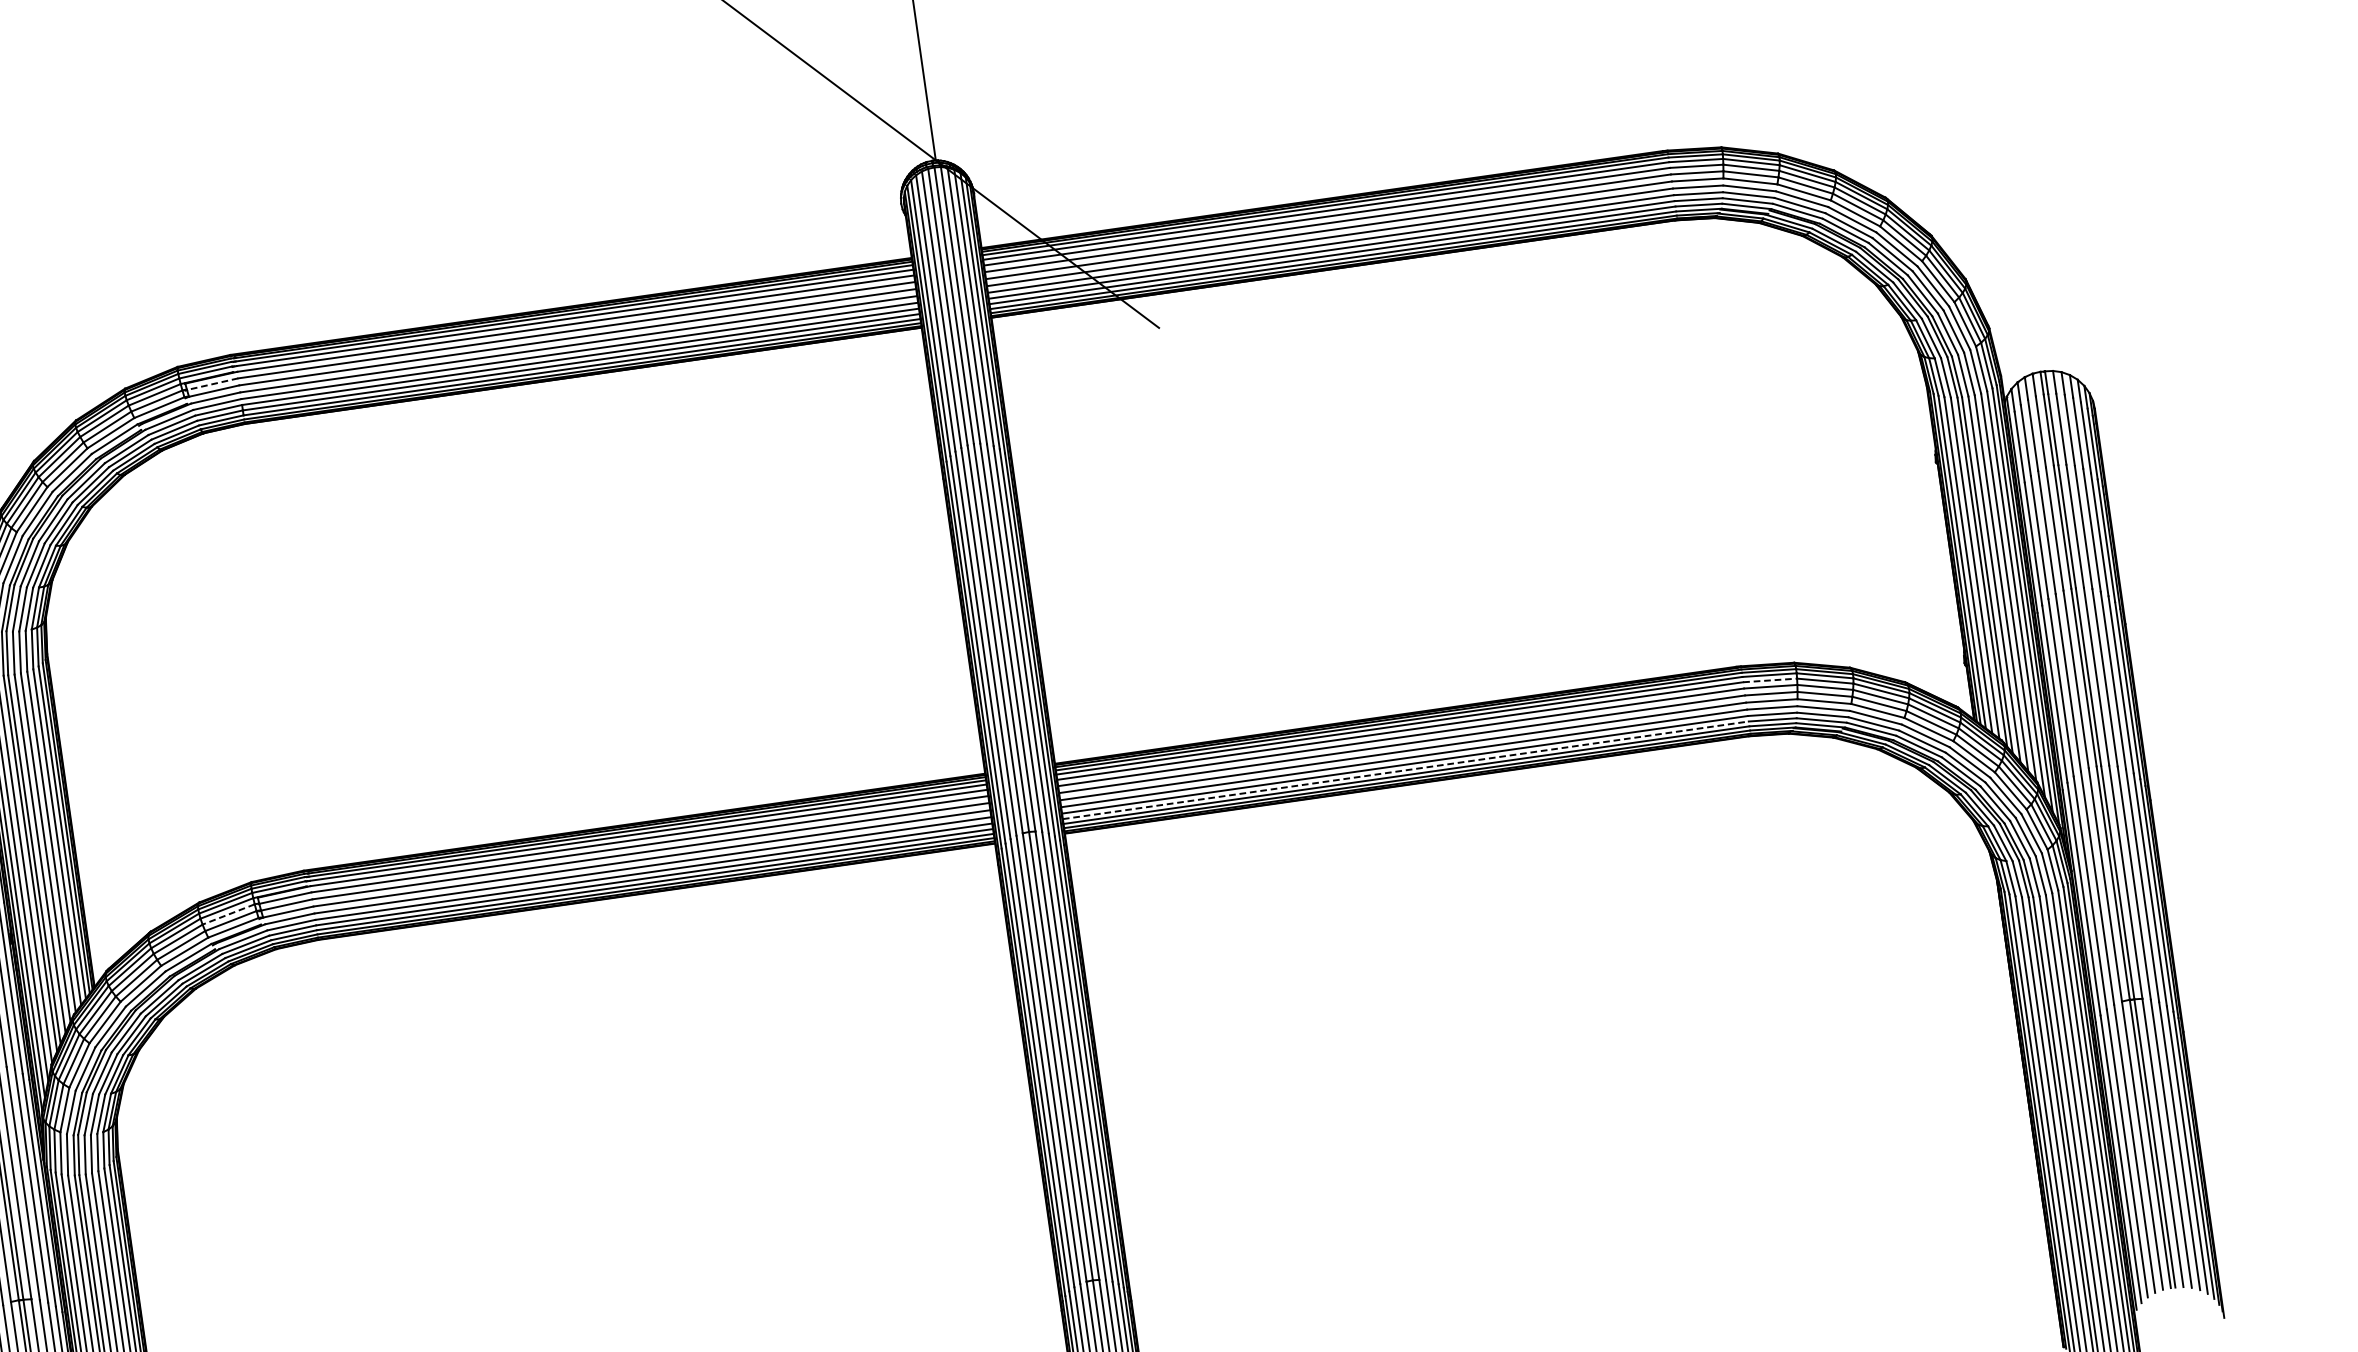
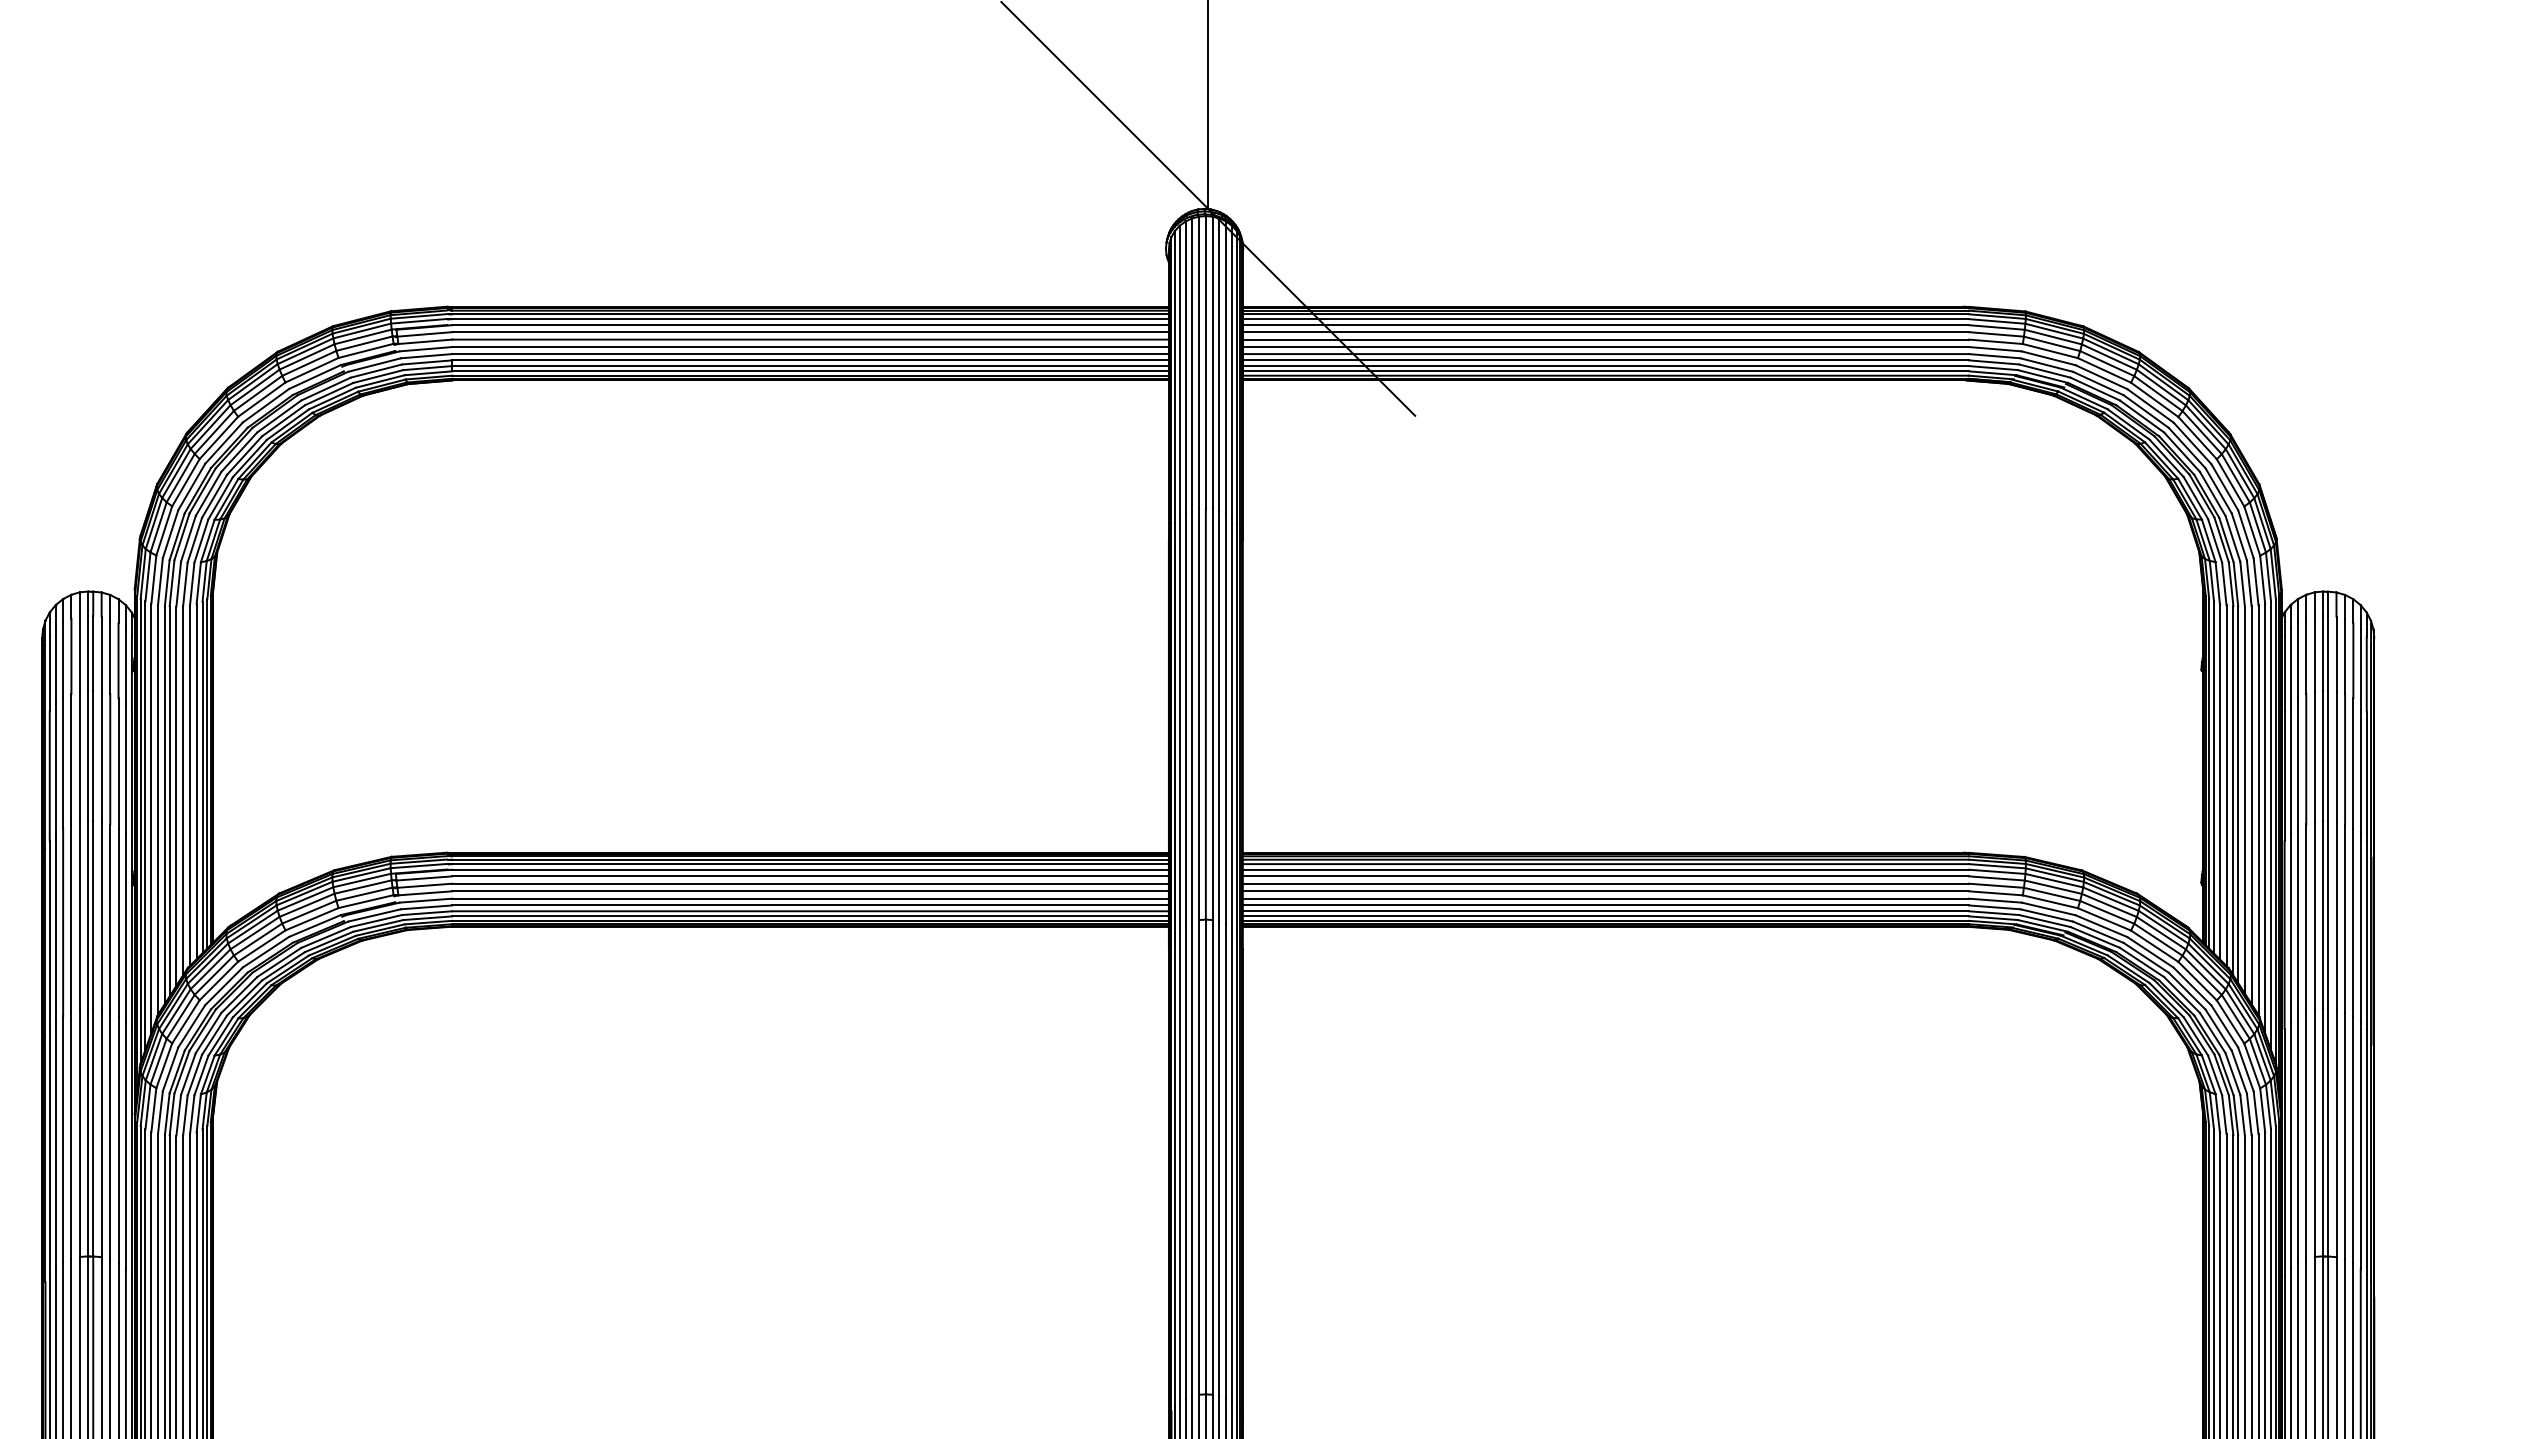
line: (212, 384) -> (424, 334), dashed -> solid
line: (1770, 680) -> (1997, 871), dashed -> solid
line: (1406, 770) -> (1606, 911), dashed -> solid
line: (228, 915) -> (362, 887), dashed -> solid

